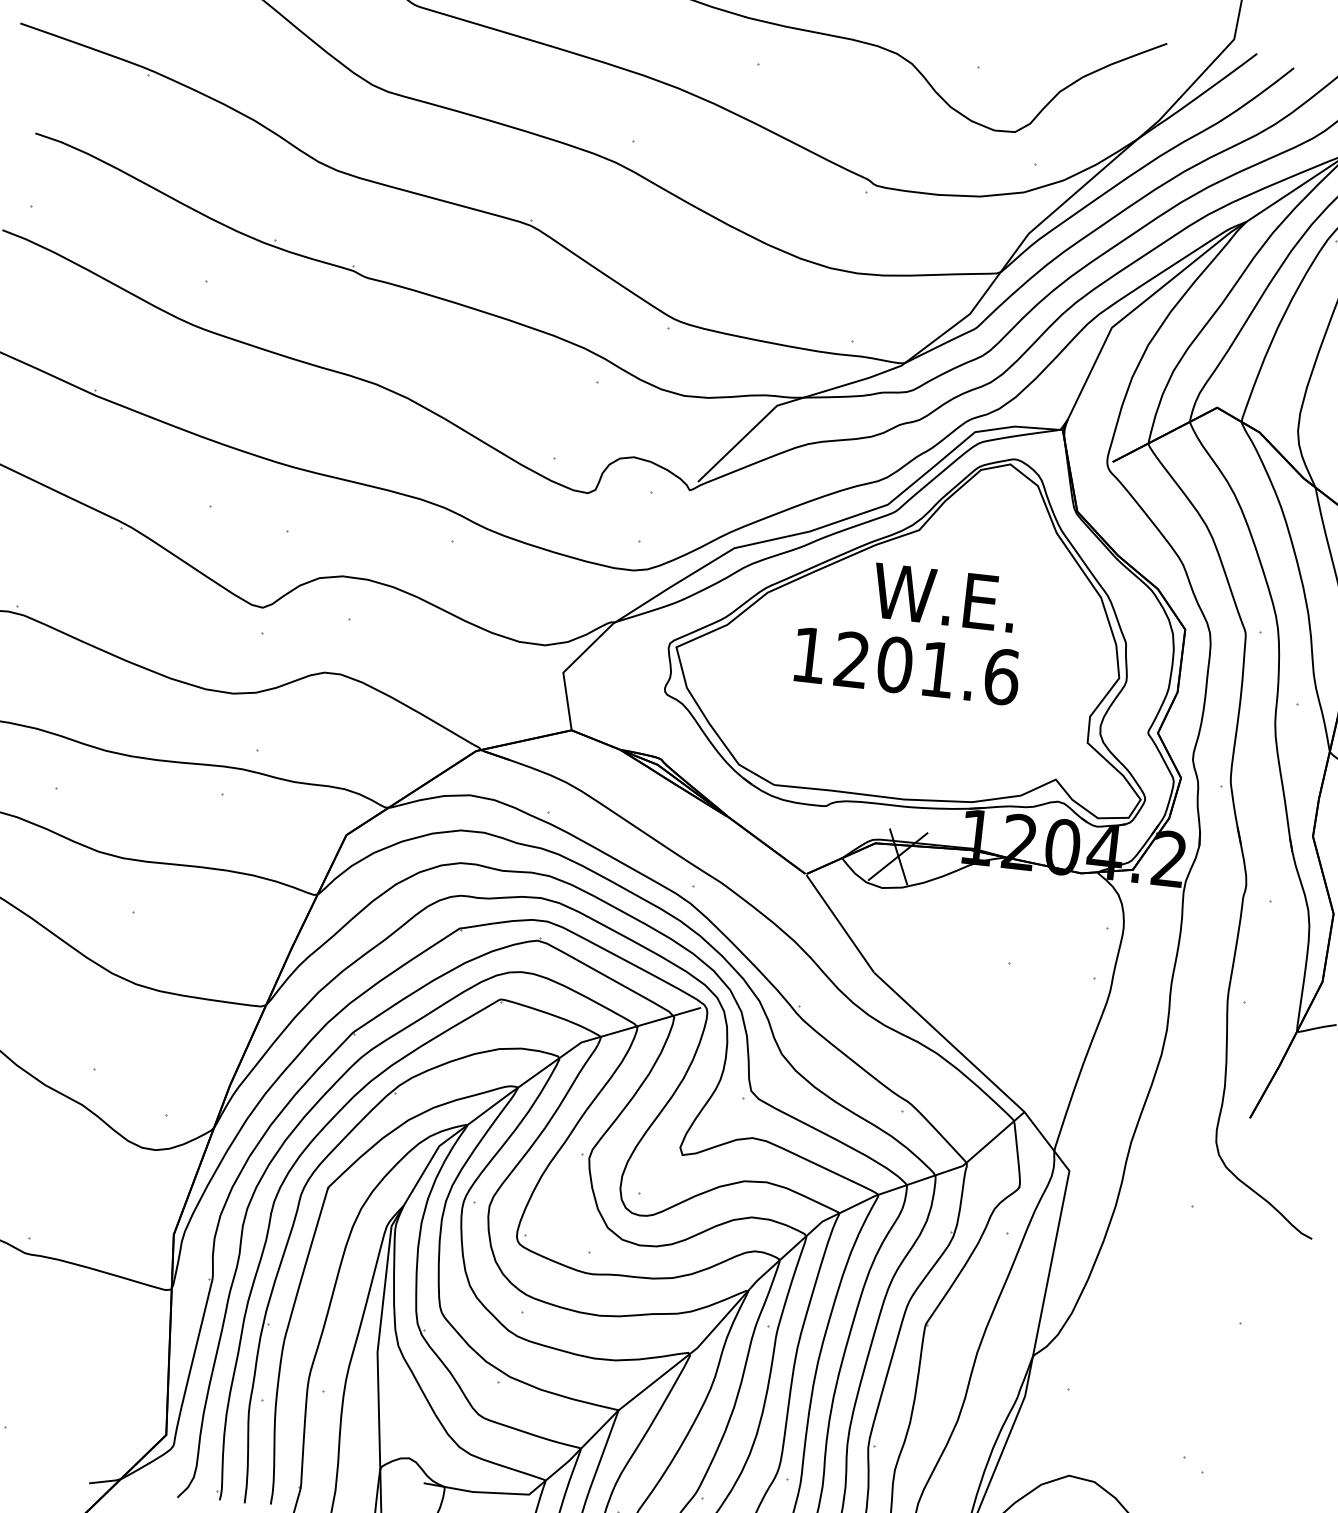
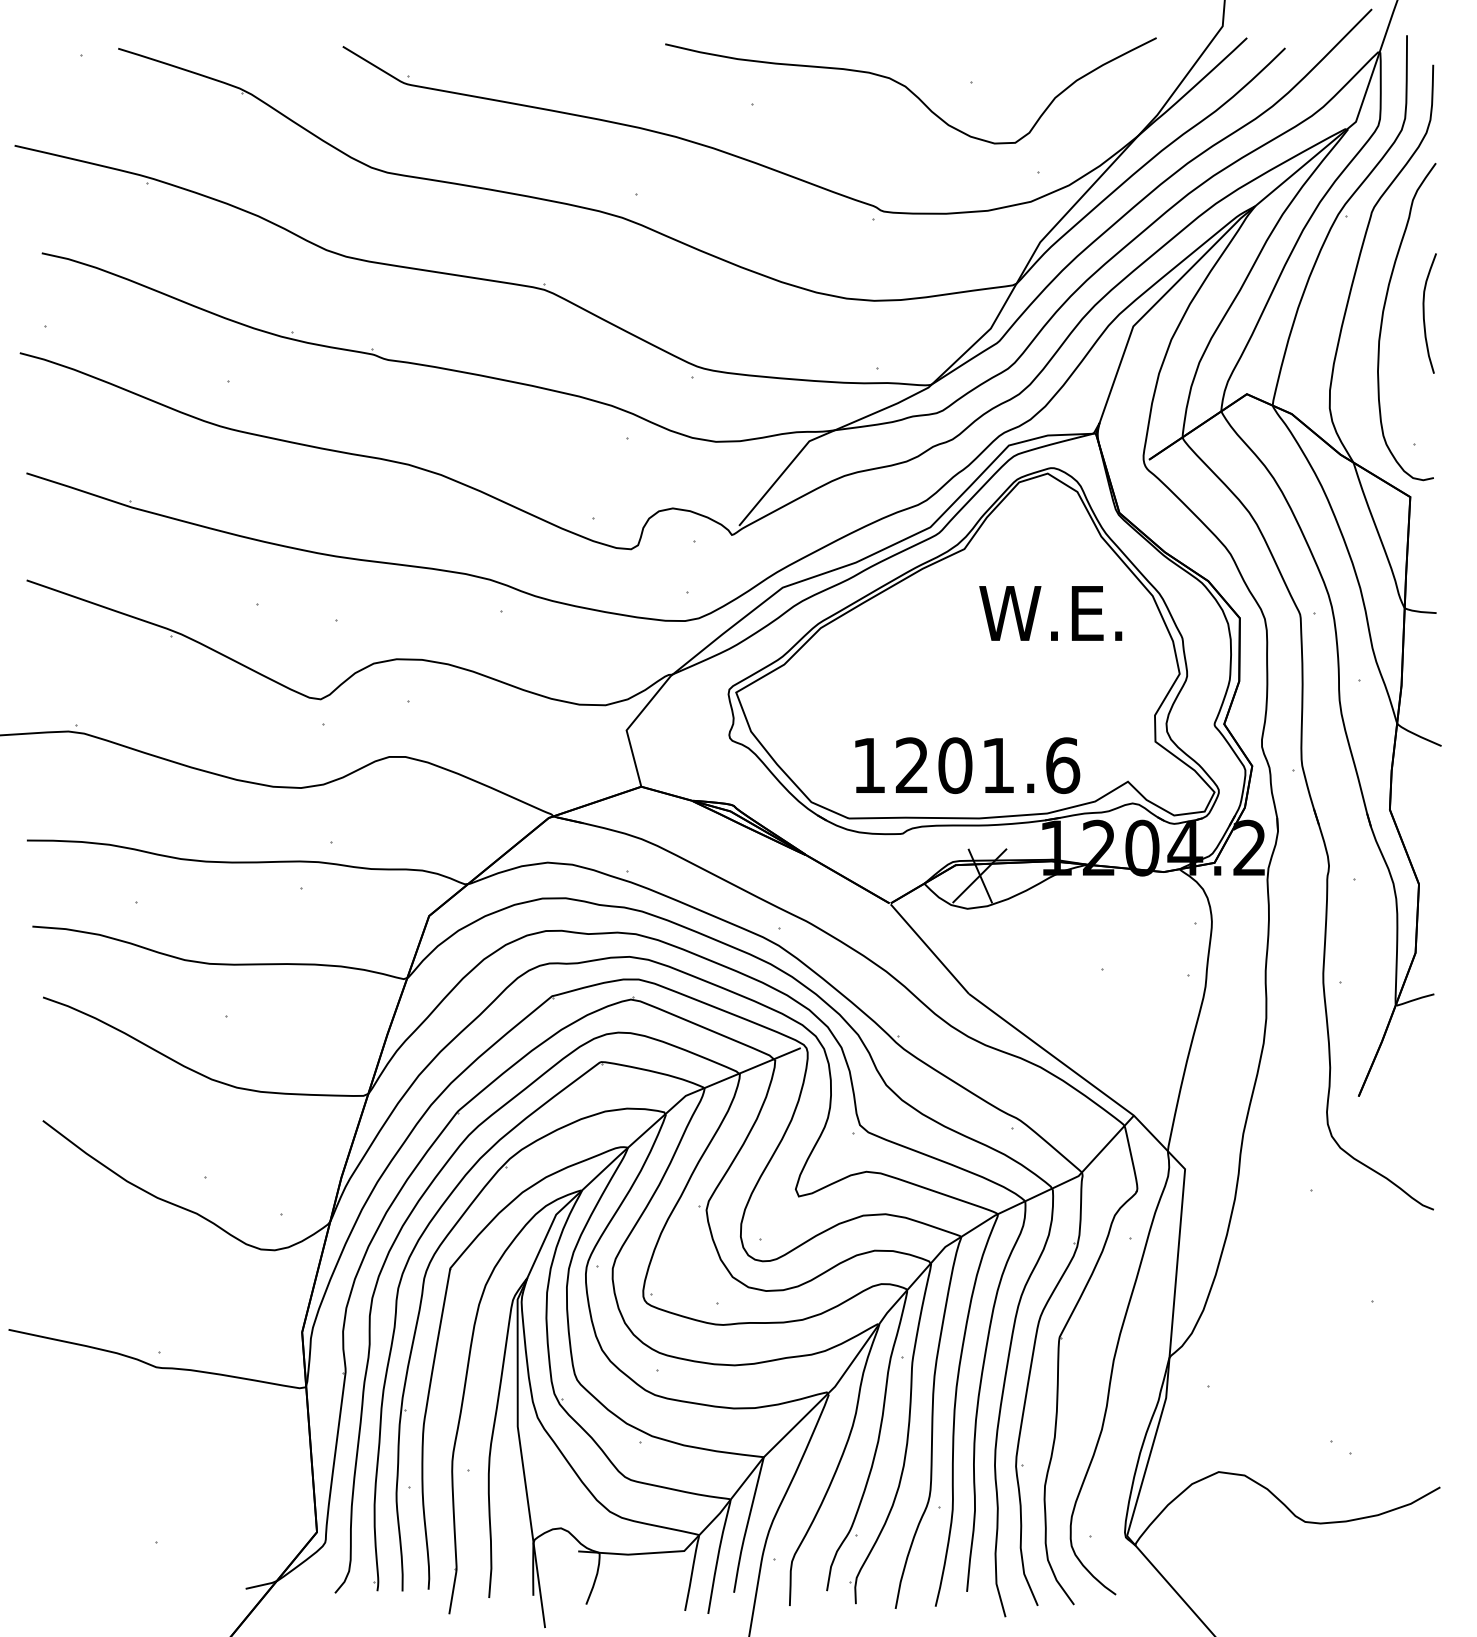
text: (943, 597) -> (1050, 613), moved
text: (907, 666) -> (967, 765), moved

